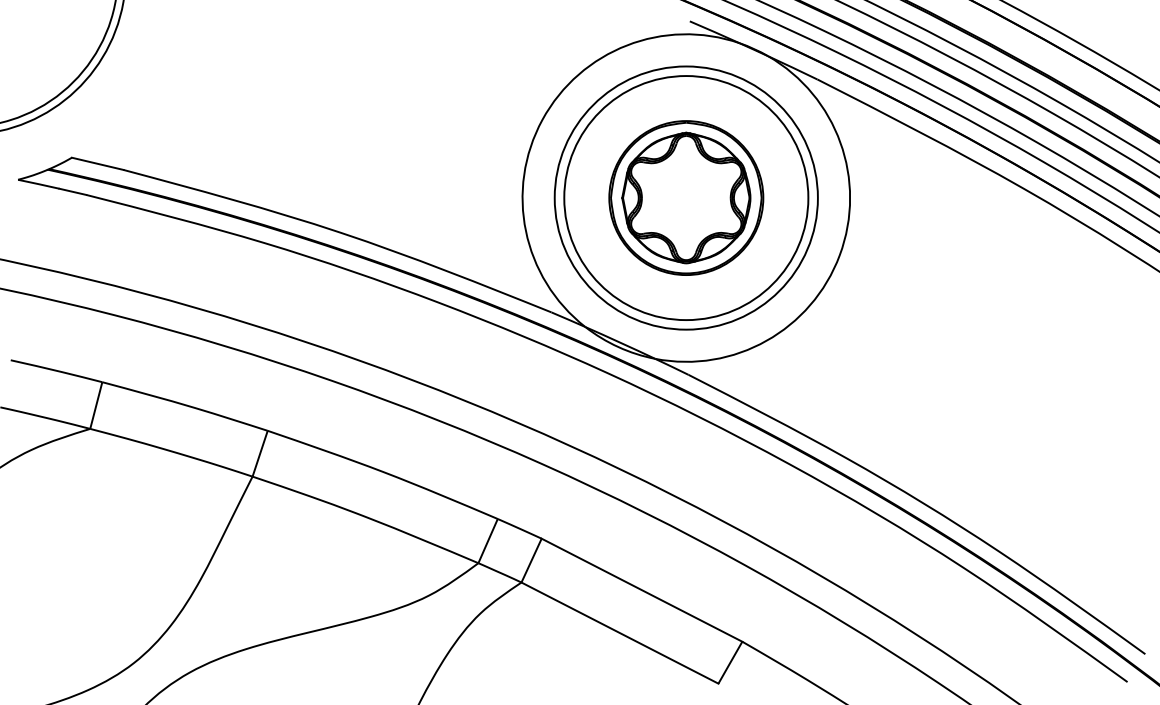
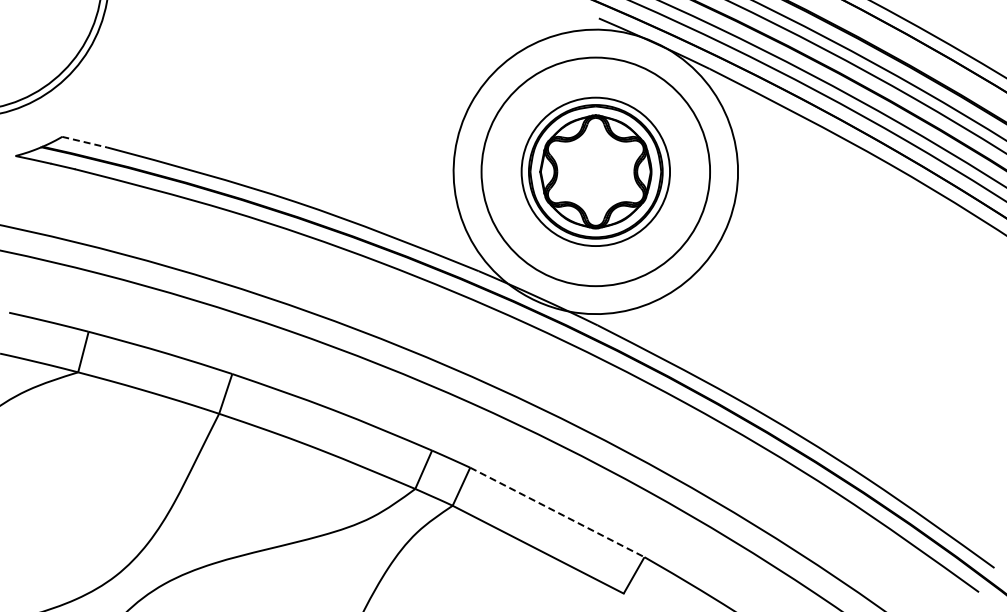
line: (98, 164) -> (85, 142), solid -> dashed
circle: (685, 197) -> (595, 171), size x0.7
line: (642, 590) -> (557, 512), solid -> dashed

